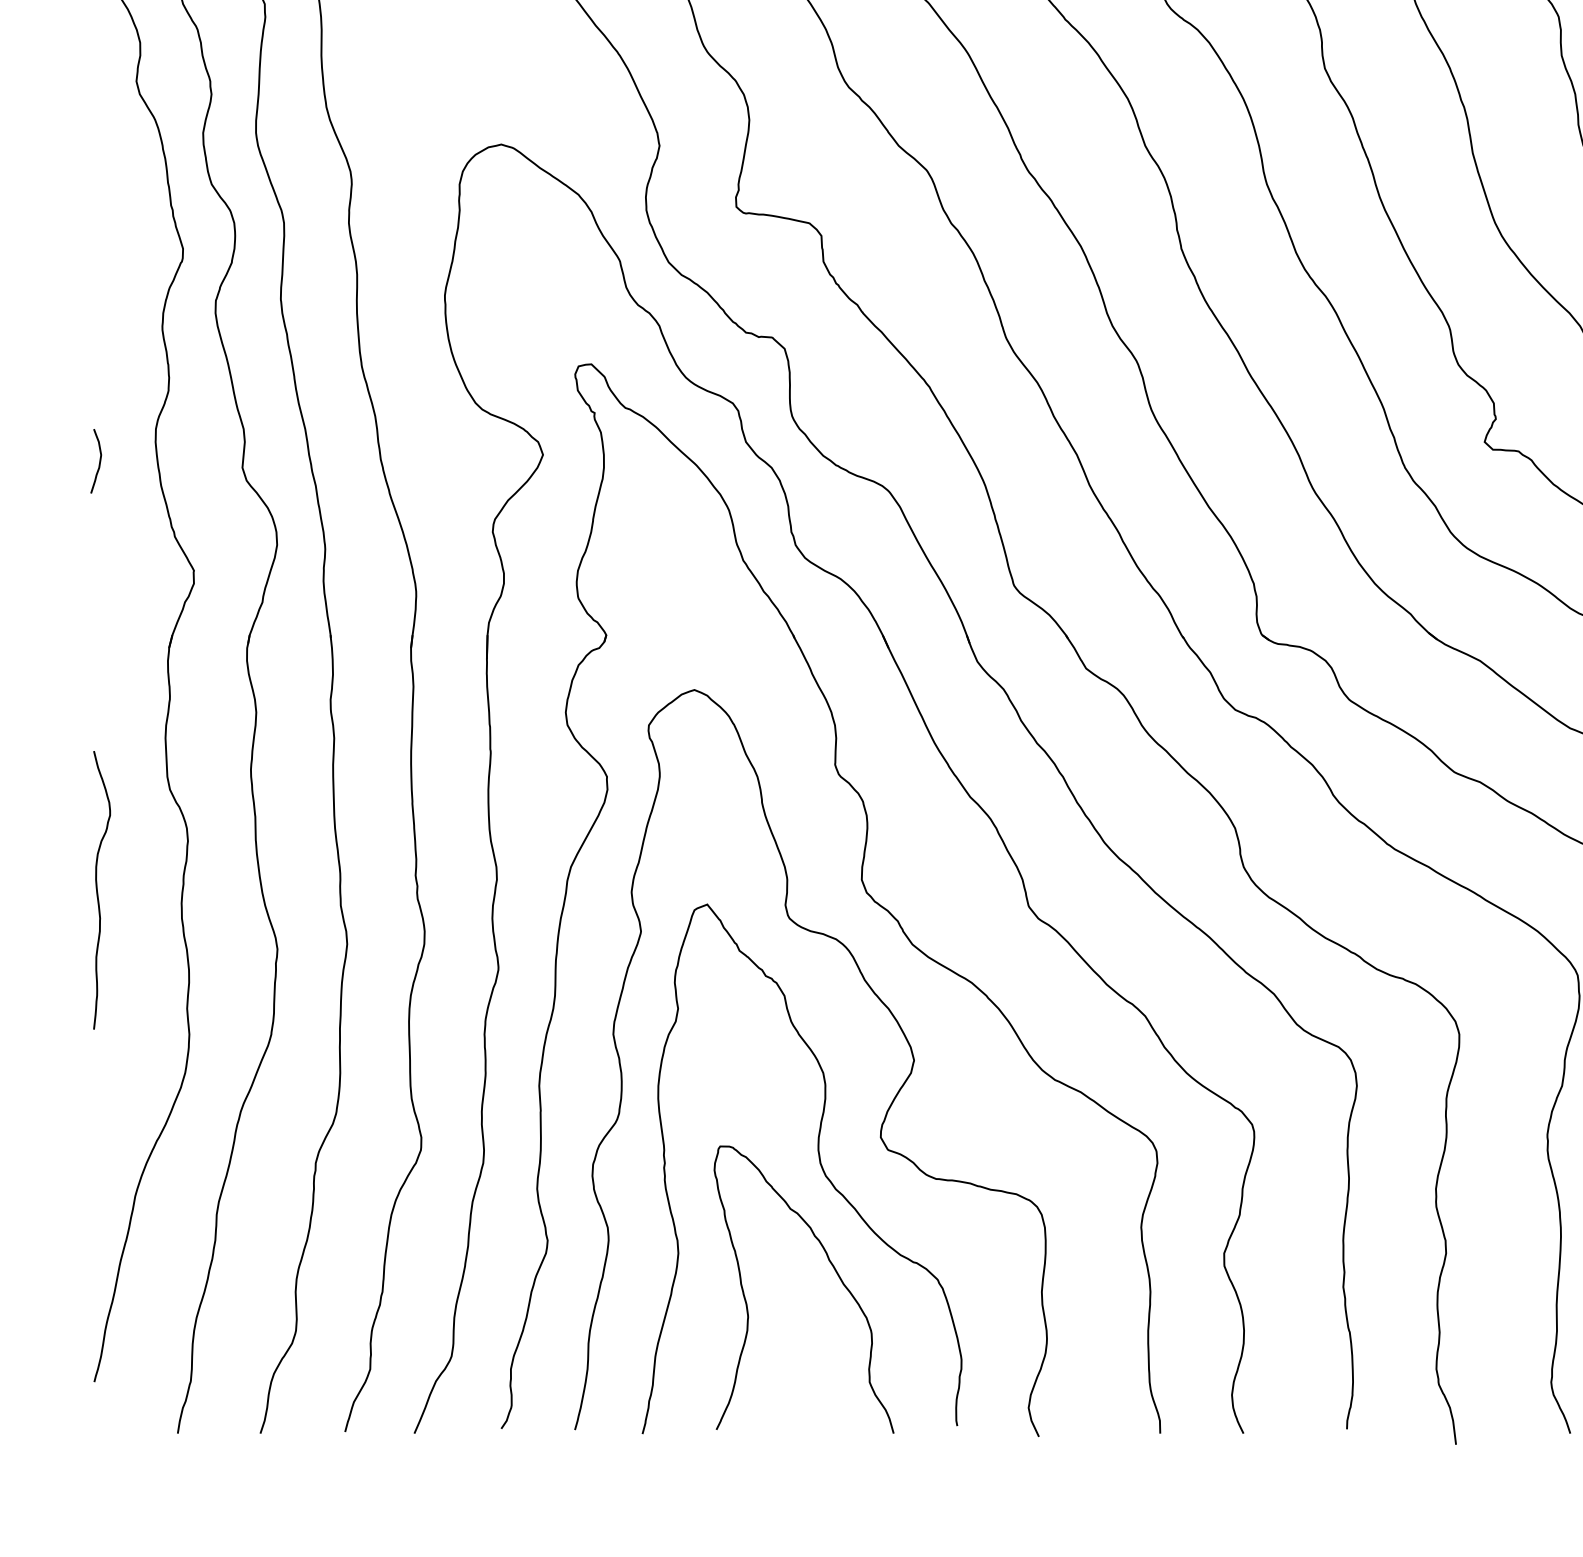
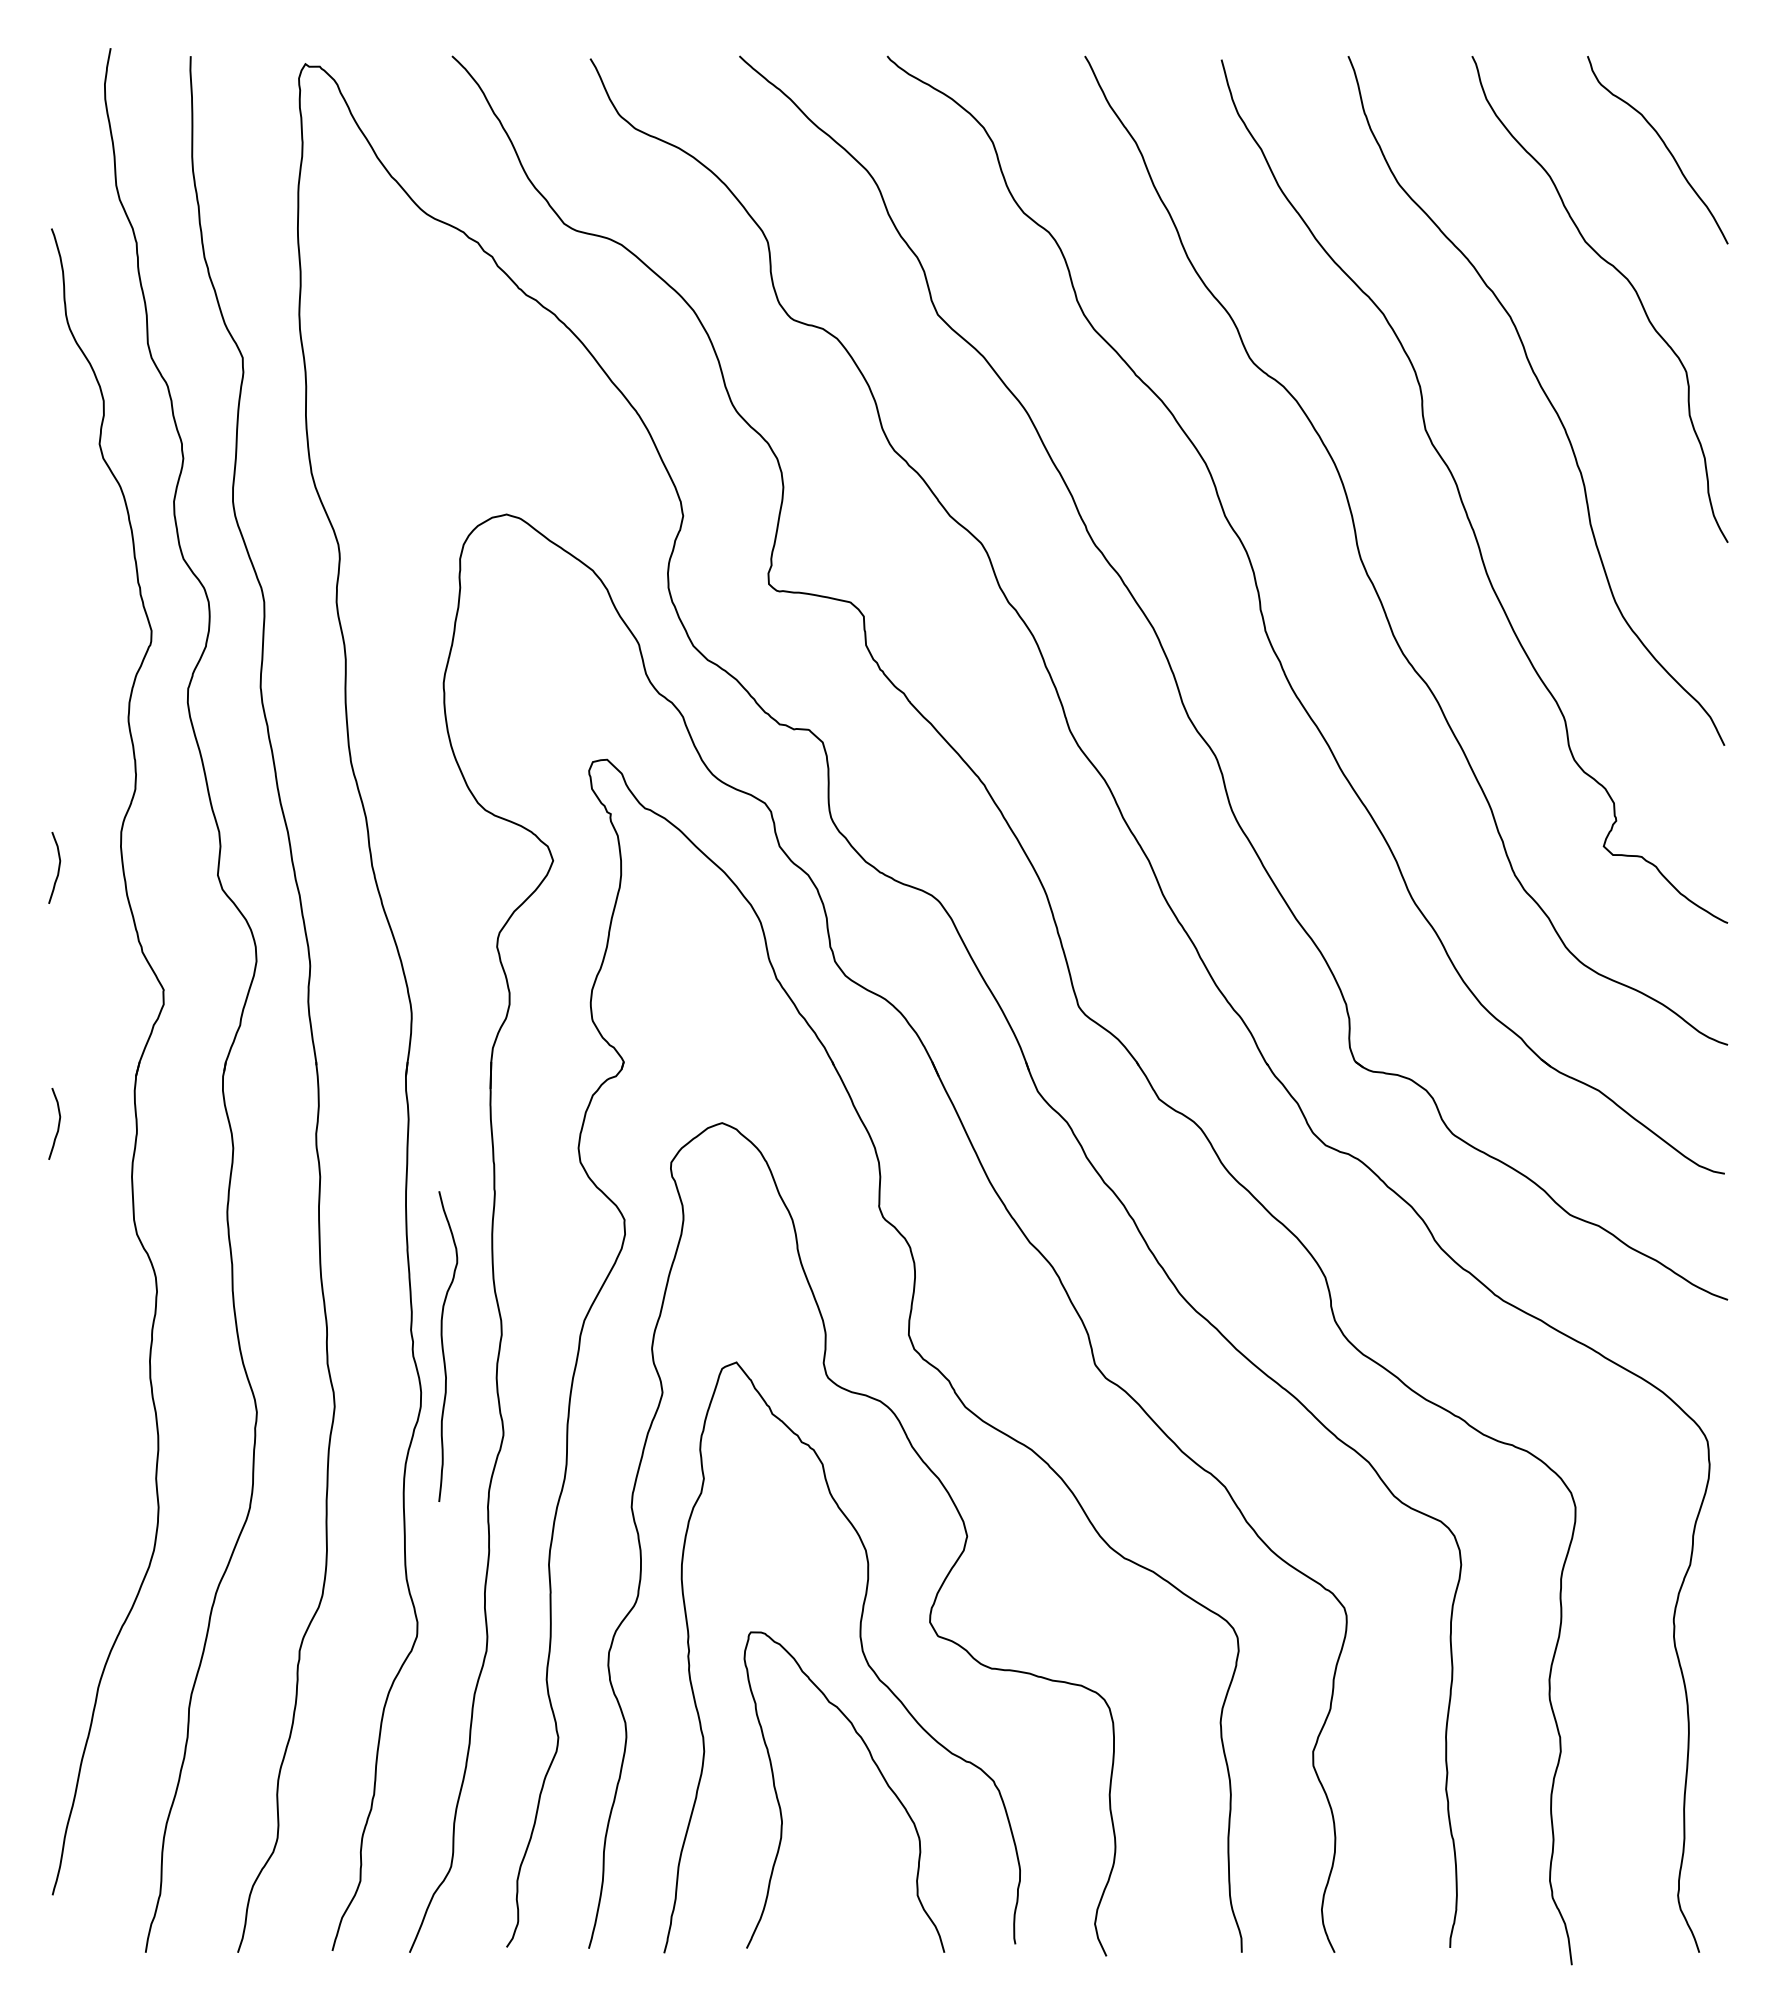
curve: (99, 690) -> (58, 1123), added
curve: (97, 890) -> (443, 1346), moved

